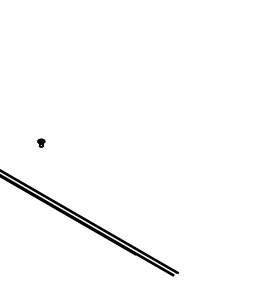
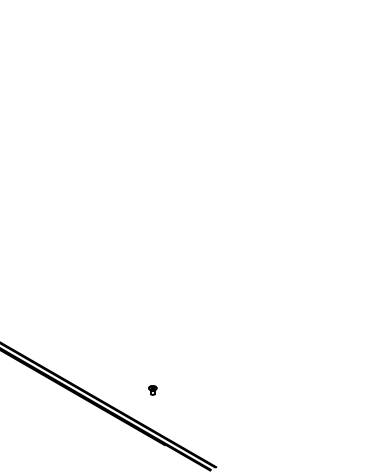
part: (41, 143) -> (152, 390), moved

